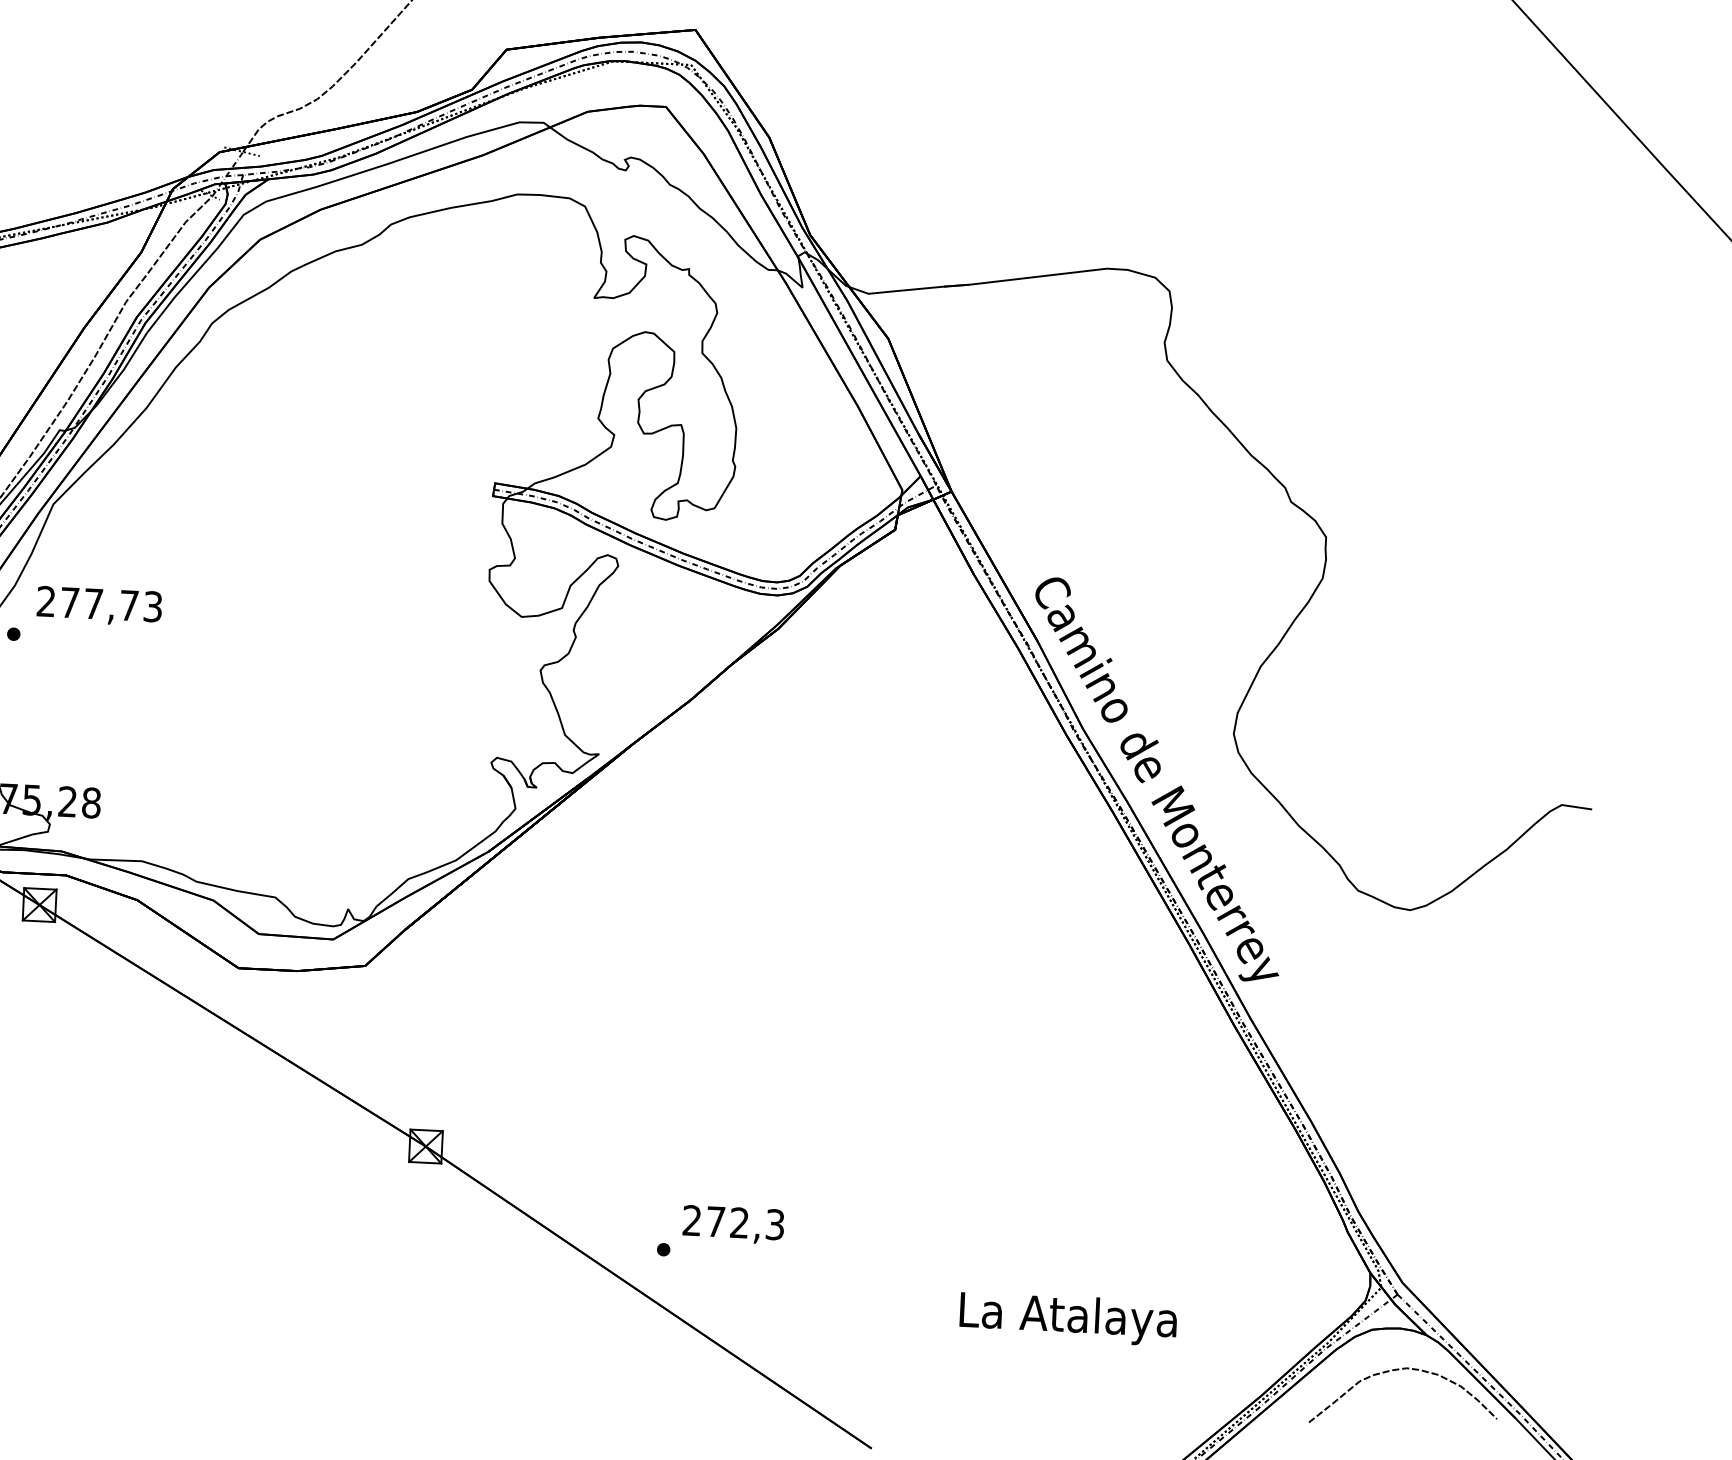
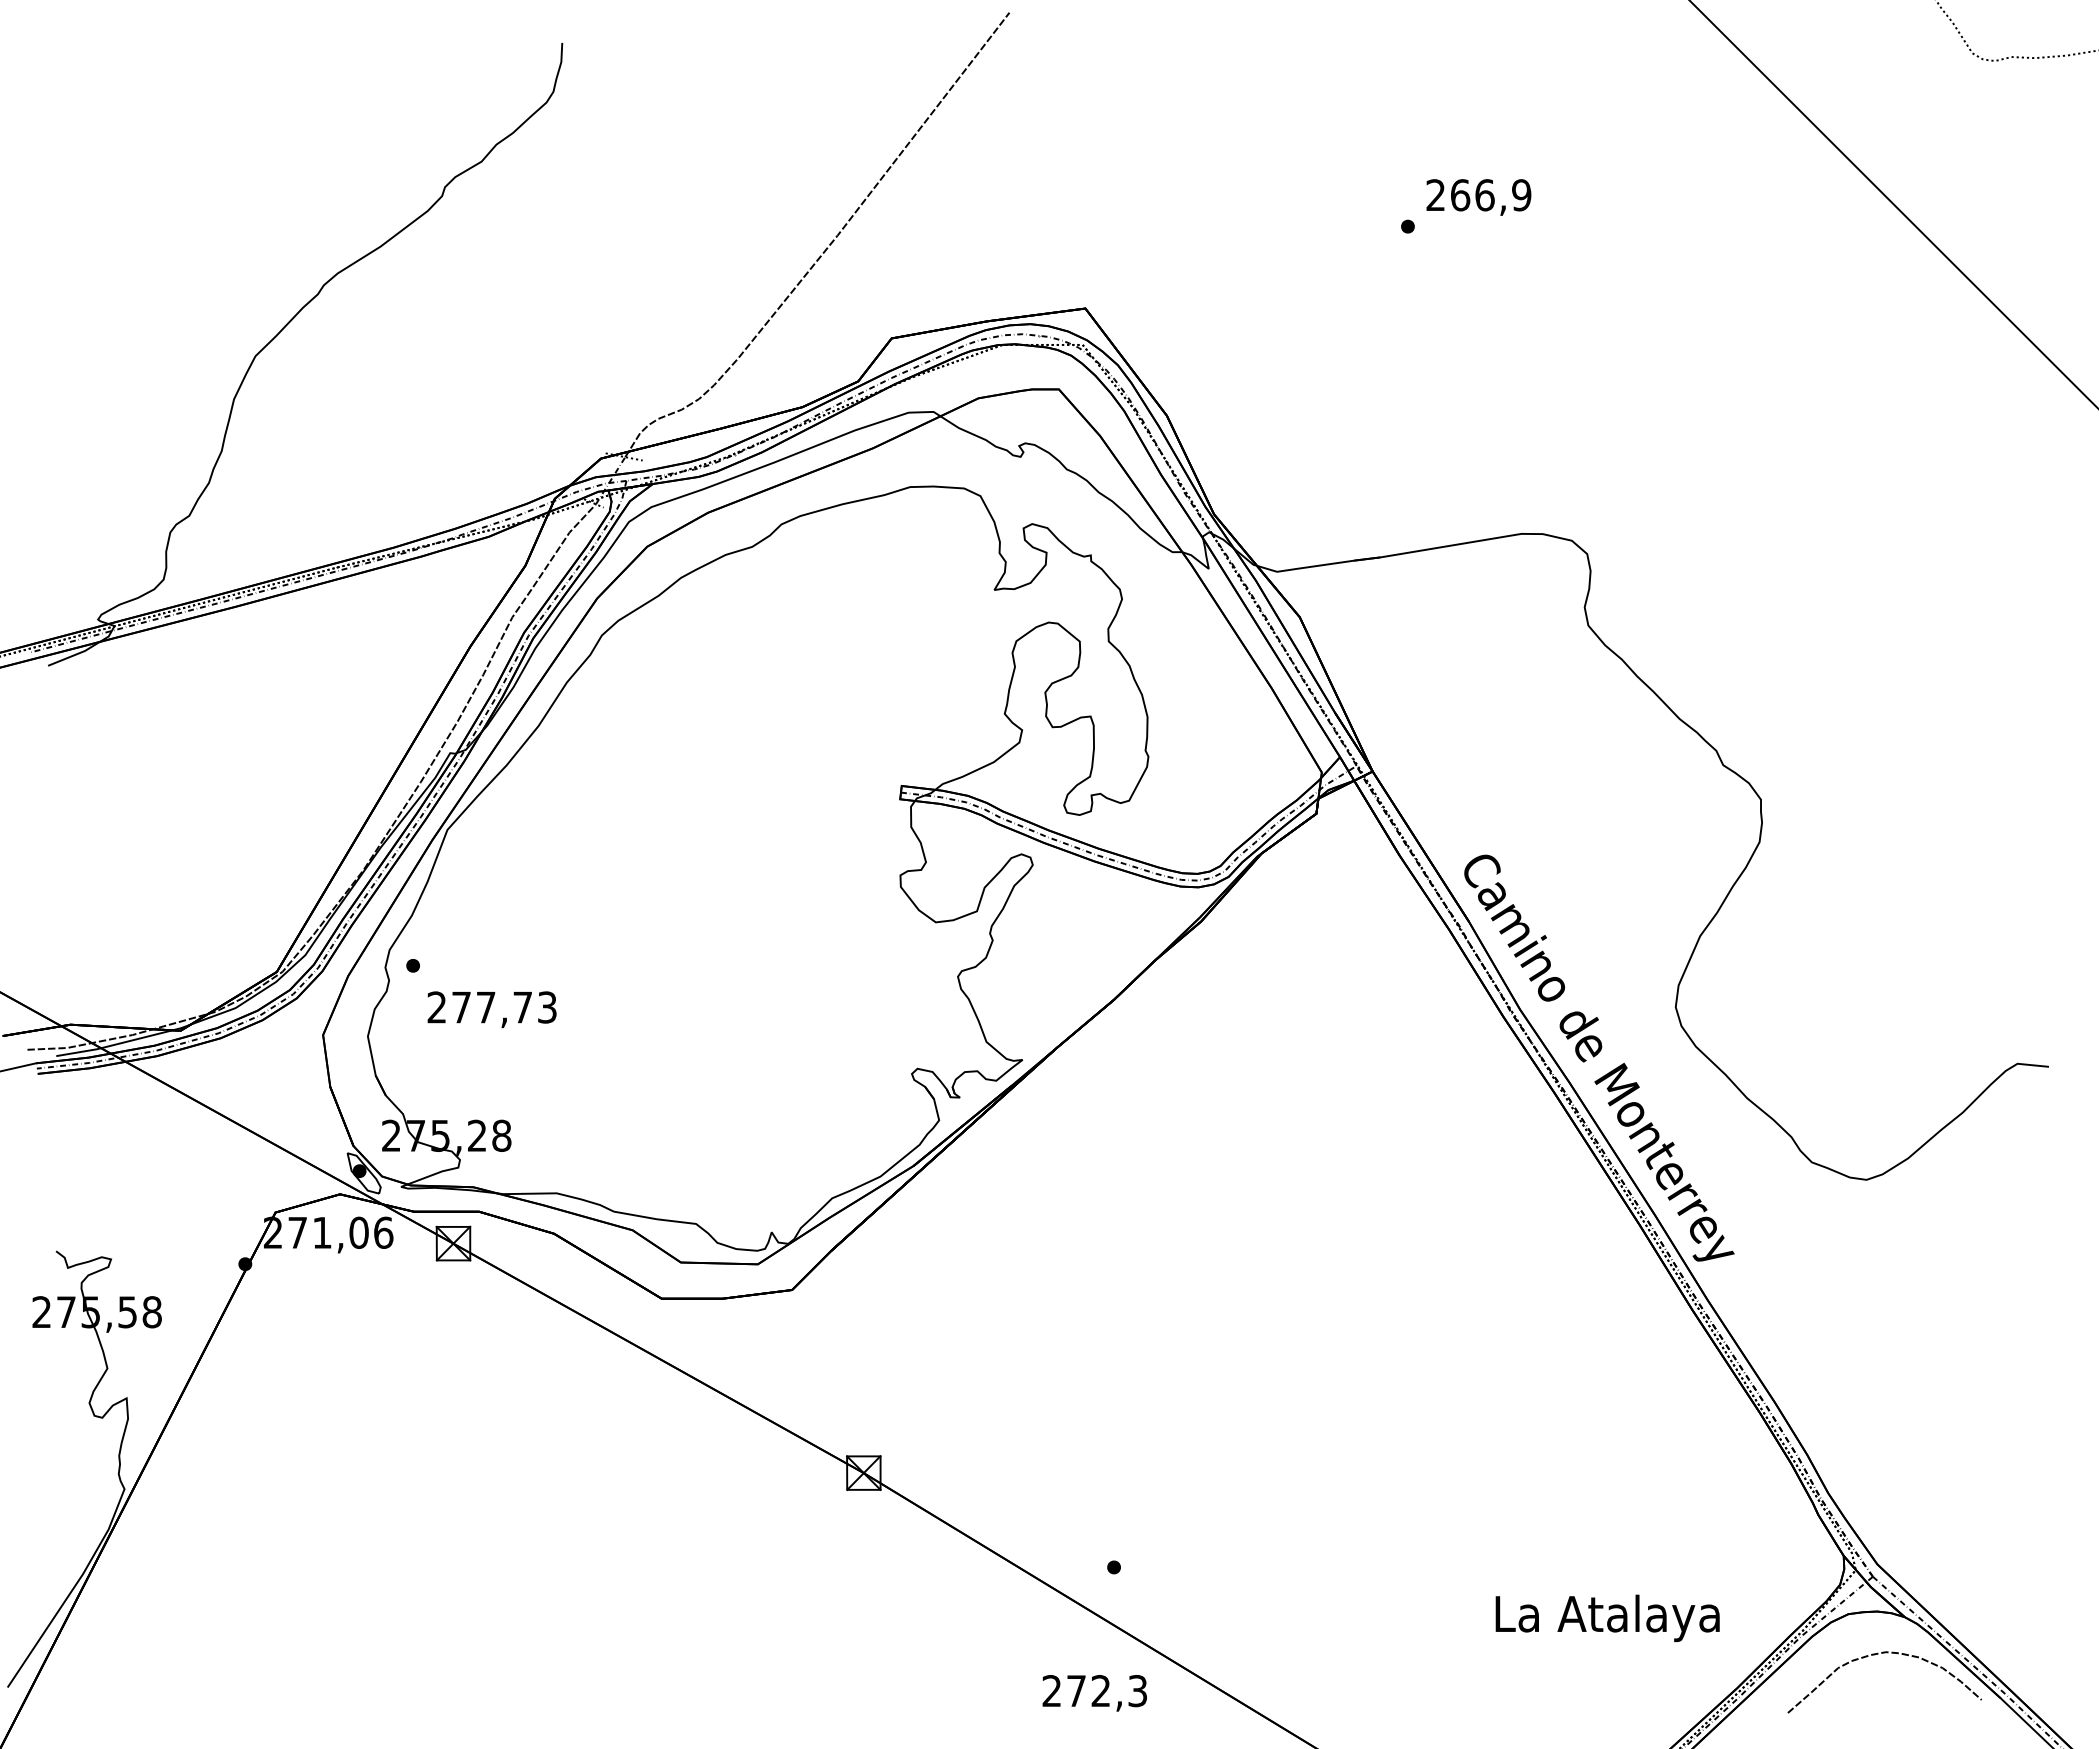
text: (98, 606) -> (491, 1009), moved
text: (733, 1225) -> (1094, 1693), moved
text: (1068, 1318) -> (1607, 1617), moved

